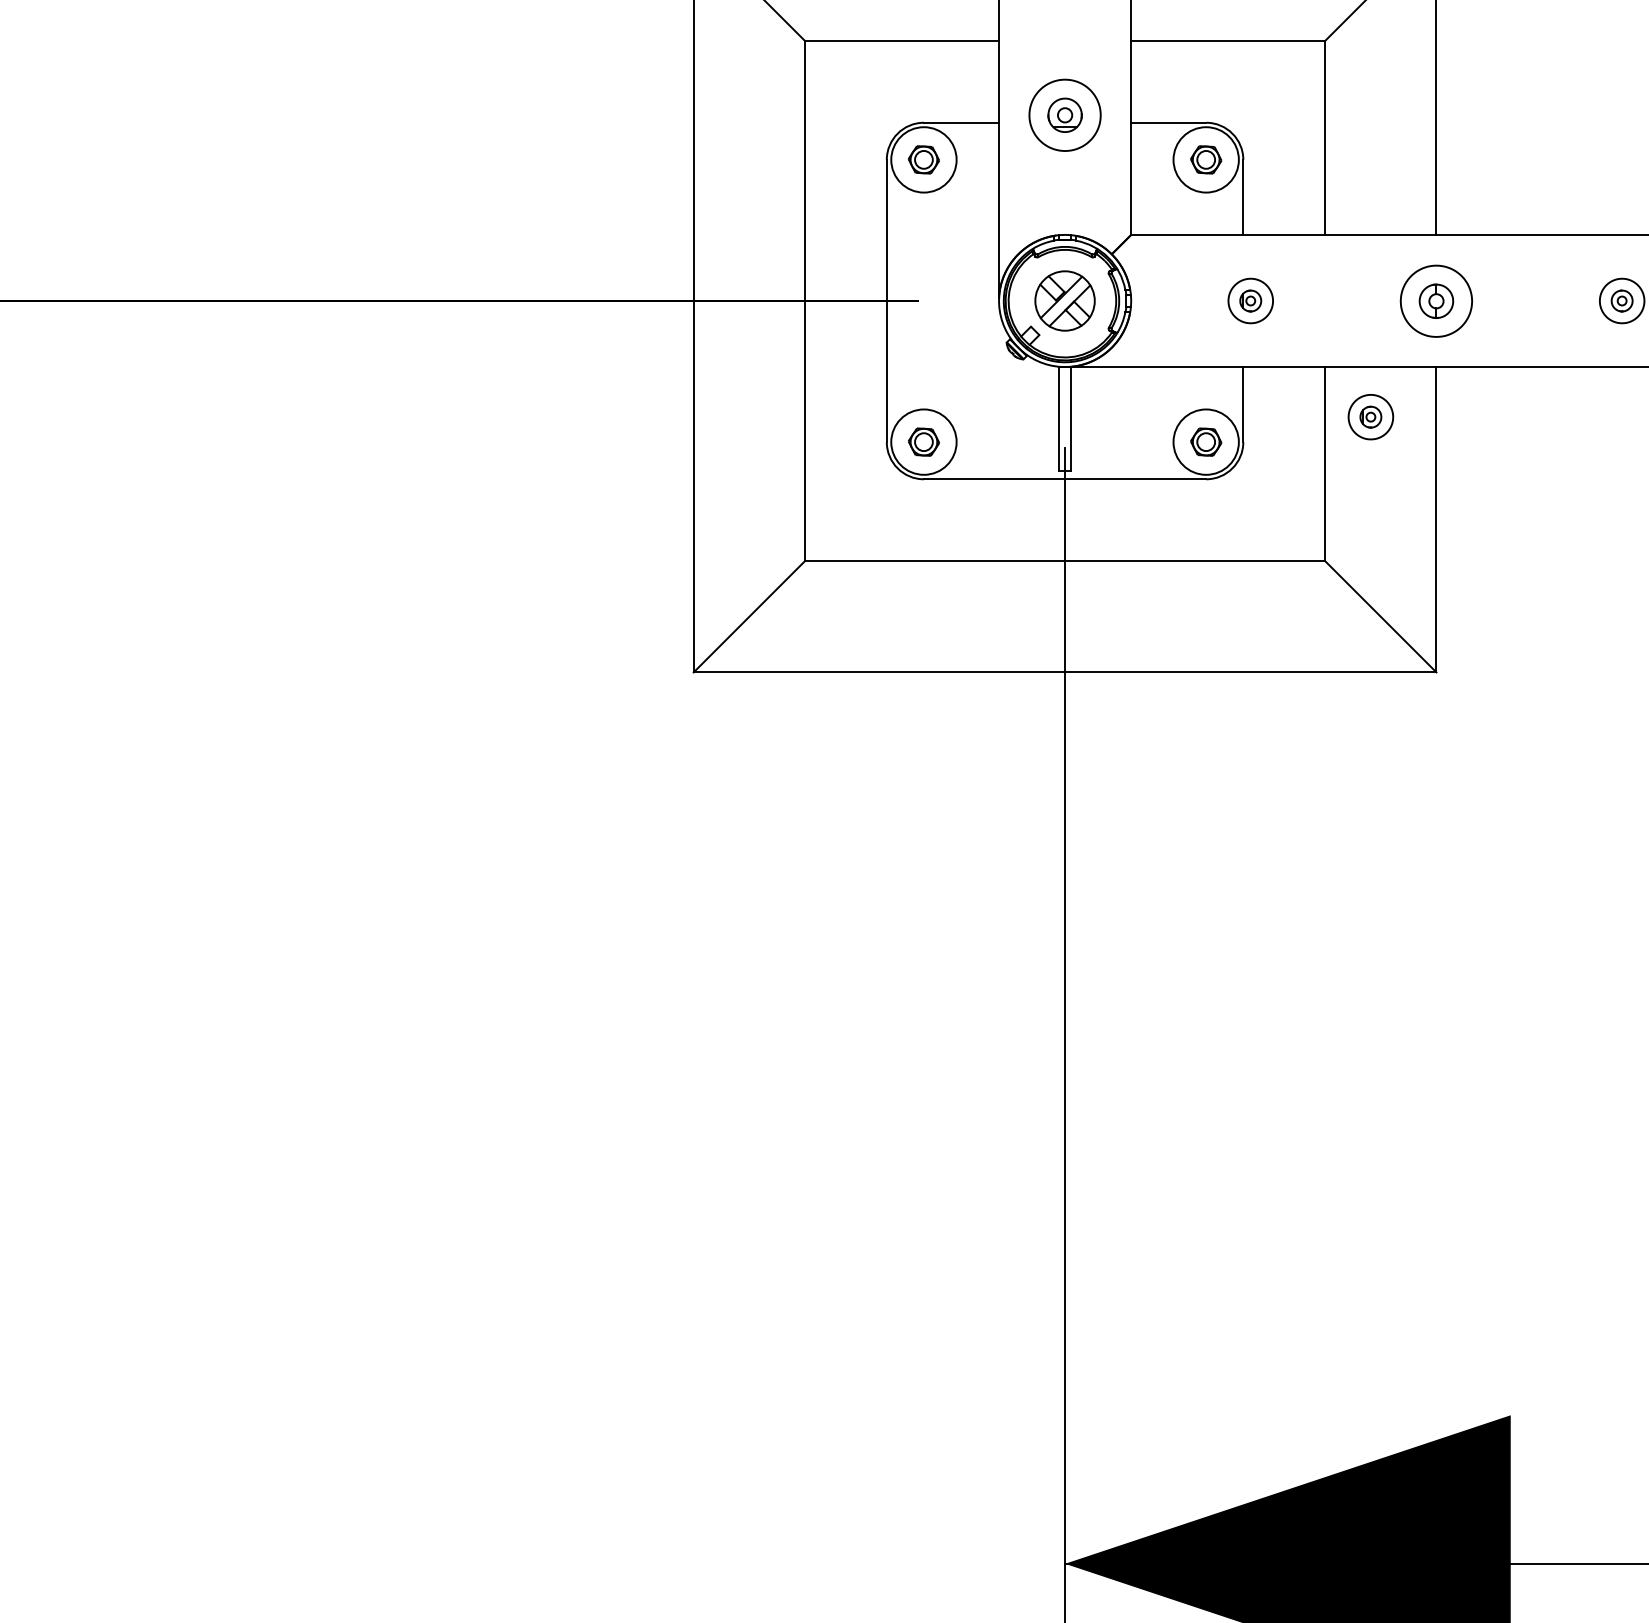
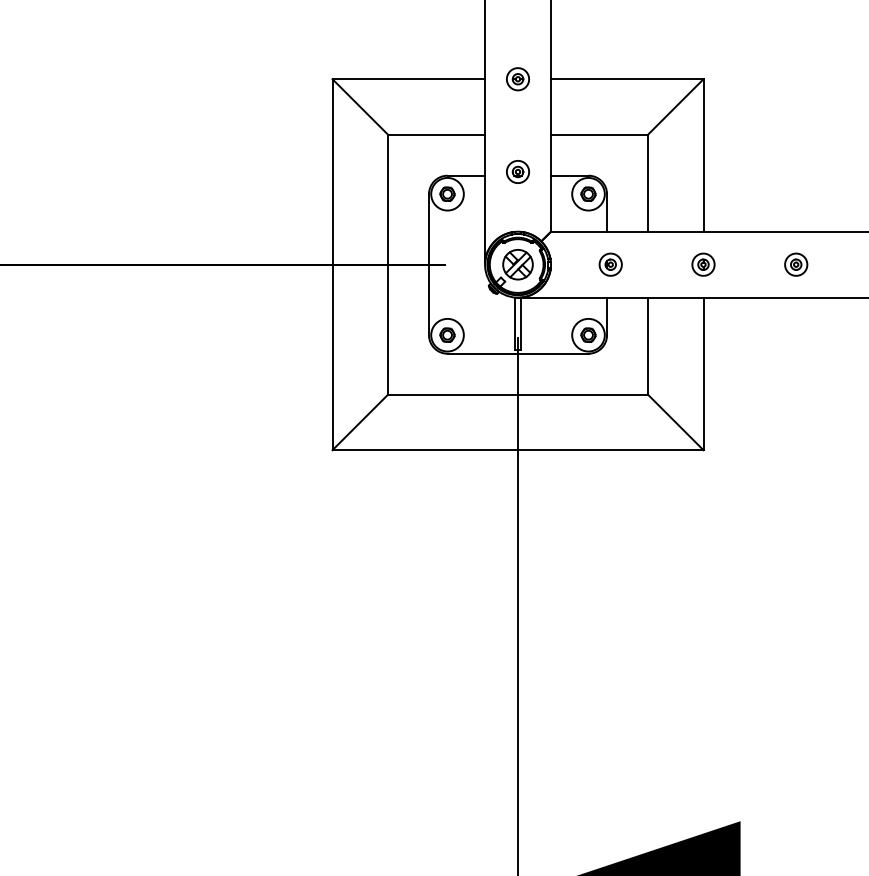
part: (1064, 114) -> (517, 171), size x0.62
part: (1436, 300) -> (703, 264), size x0.62
part: (1370, 416) -> (670, 322), removed

